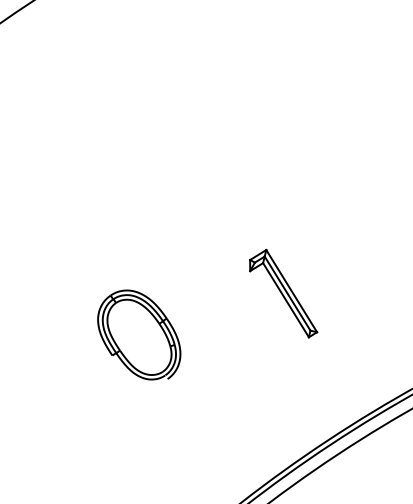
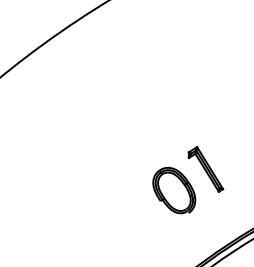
part: (139, 334) -> (174, 190), moved

